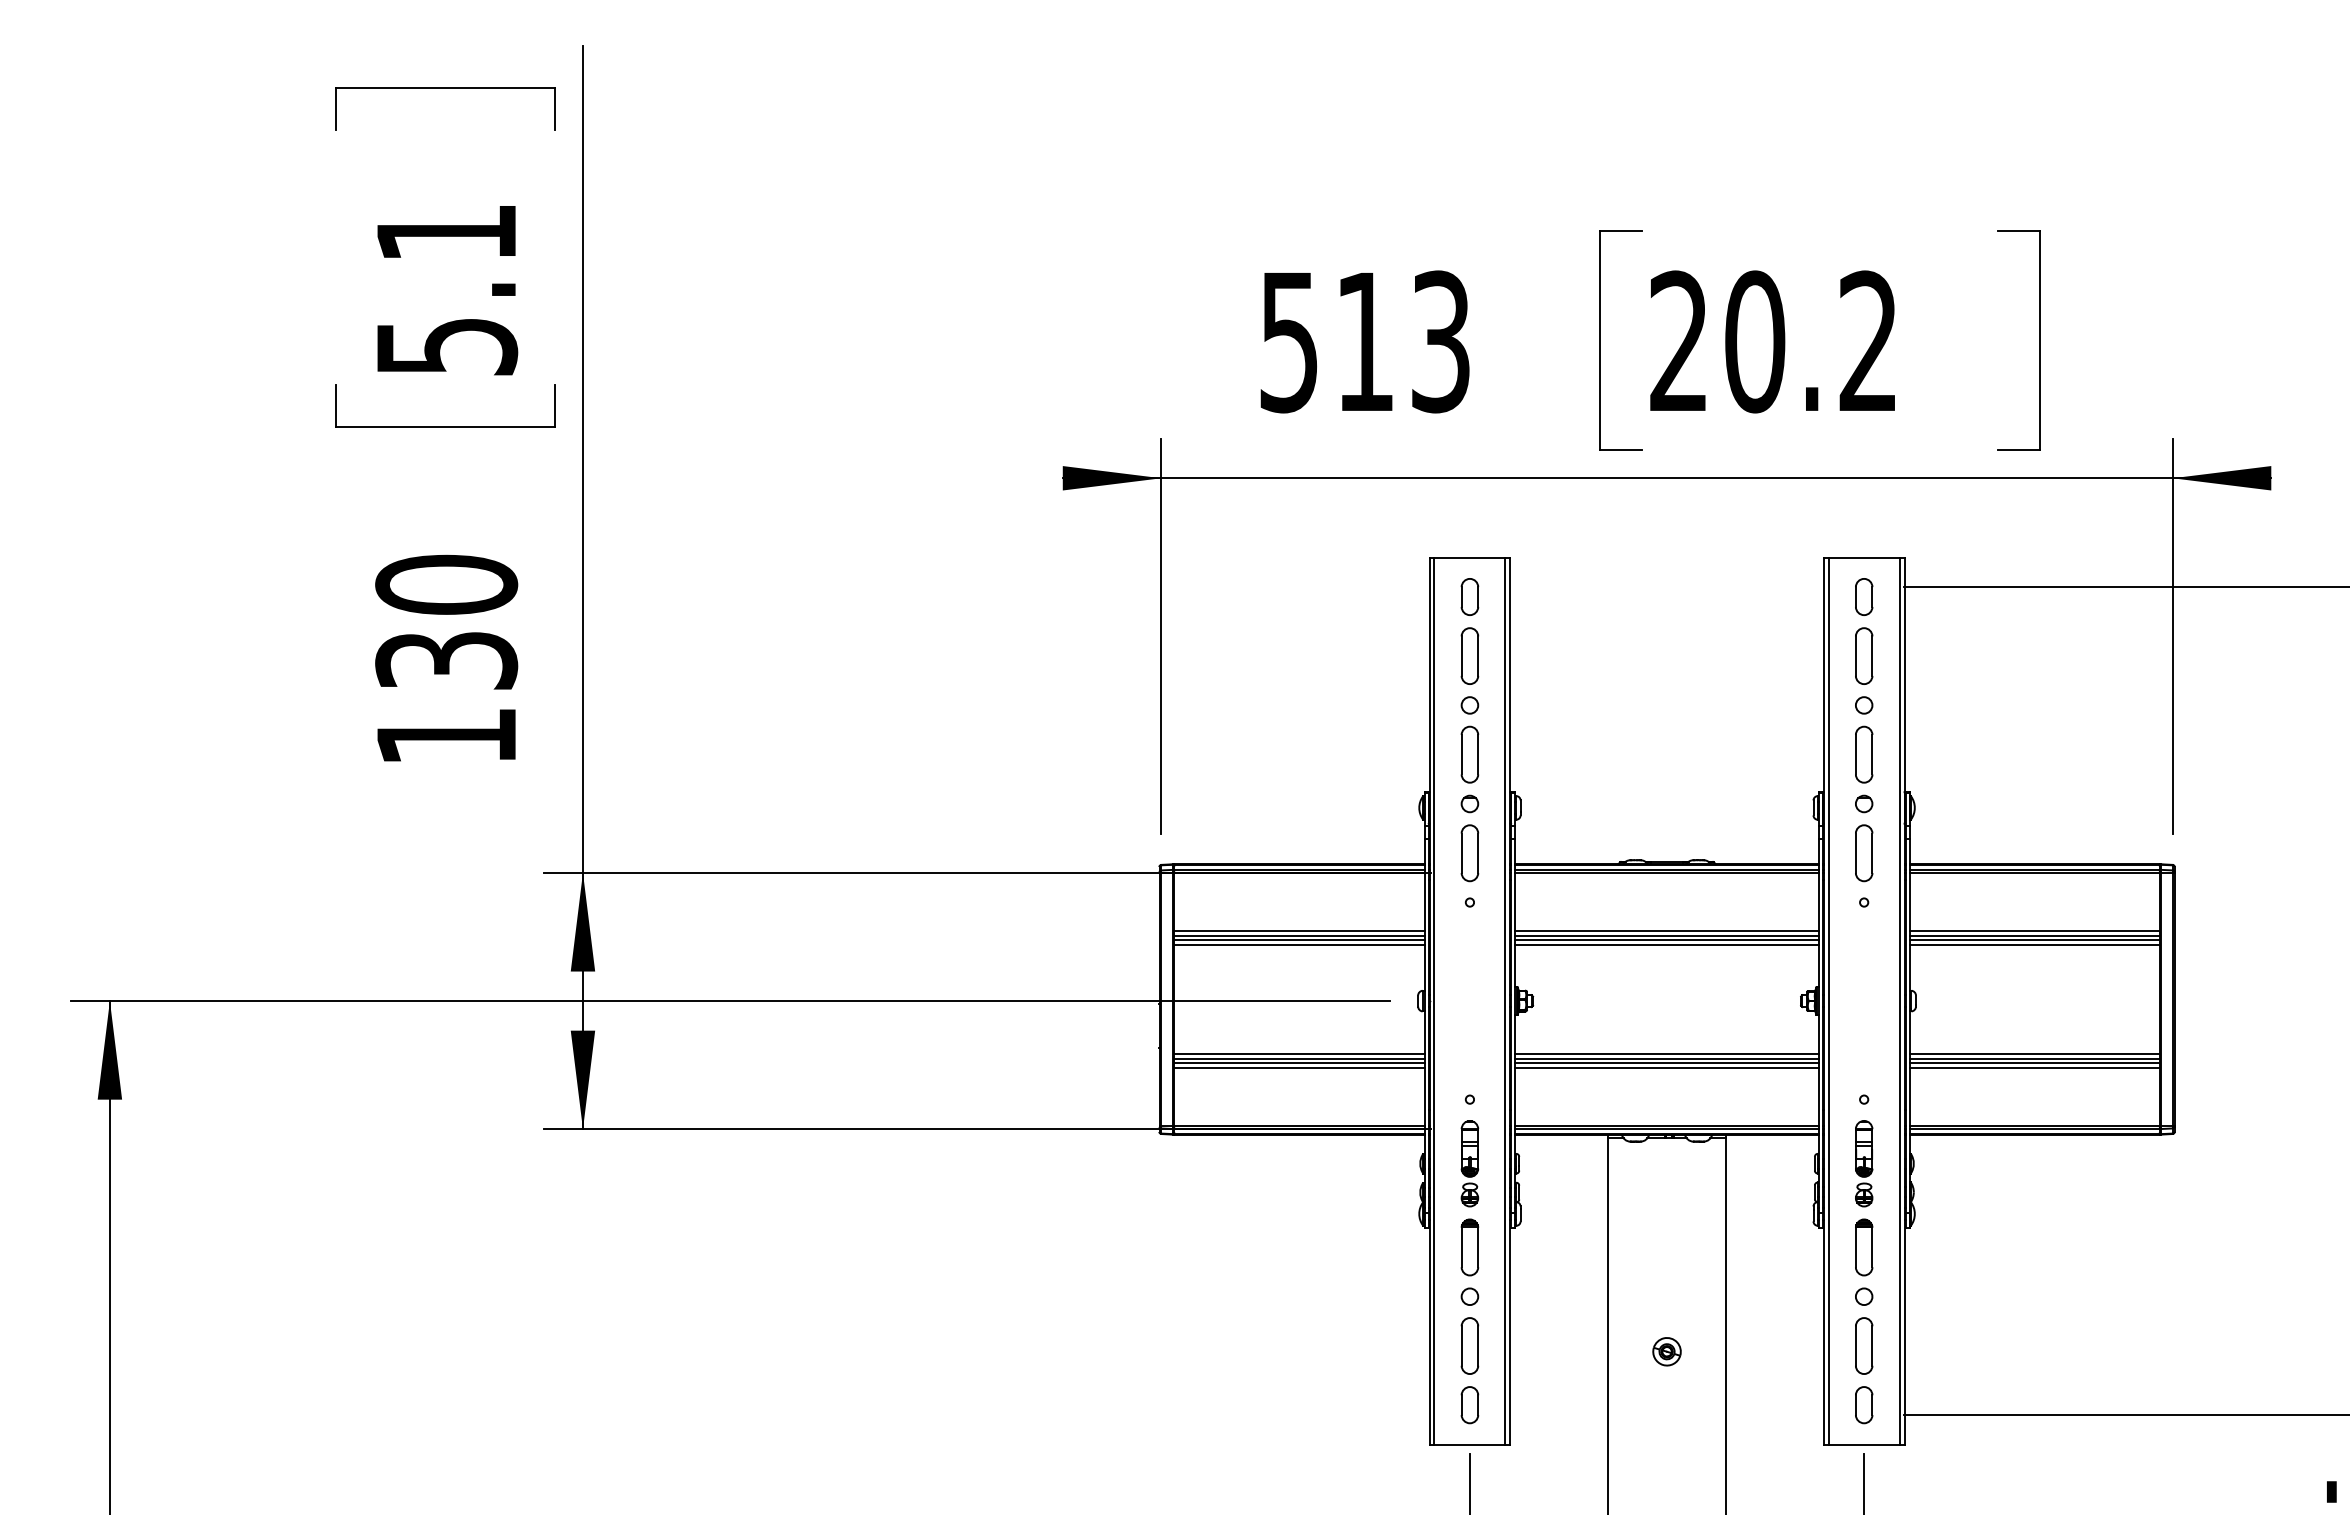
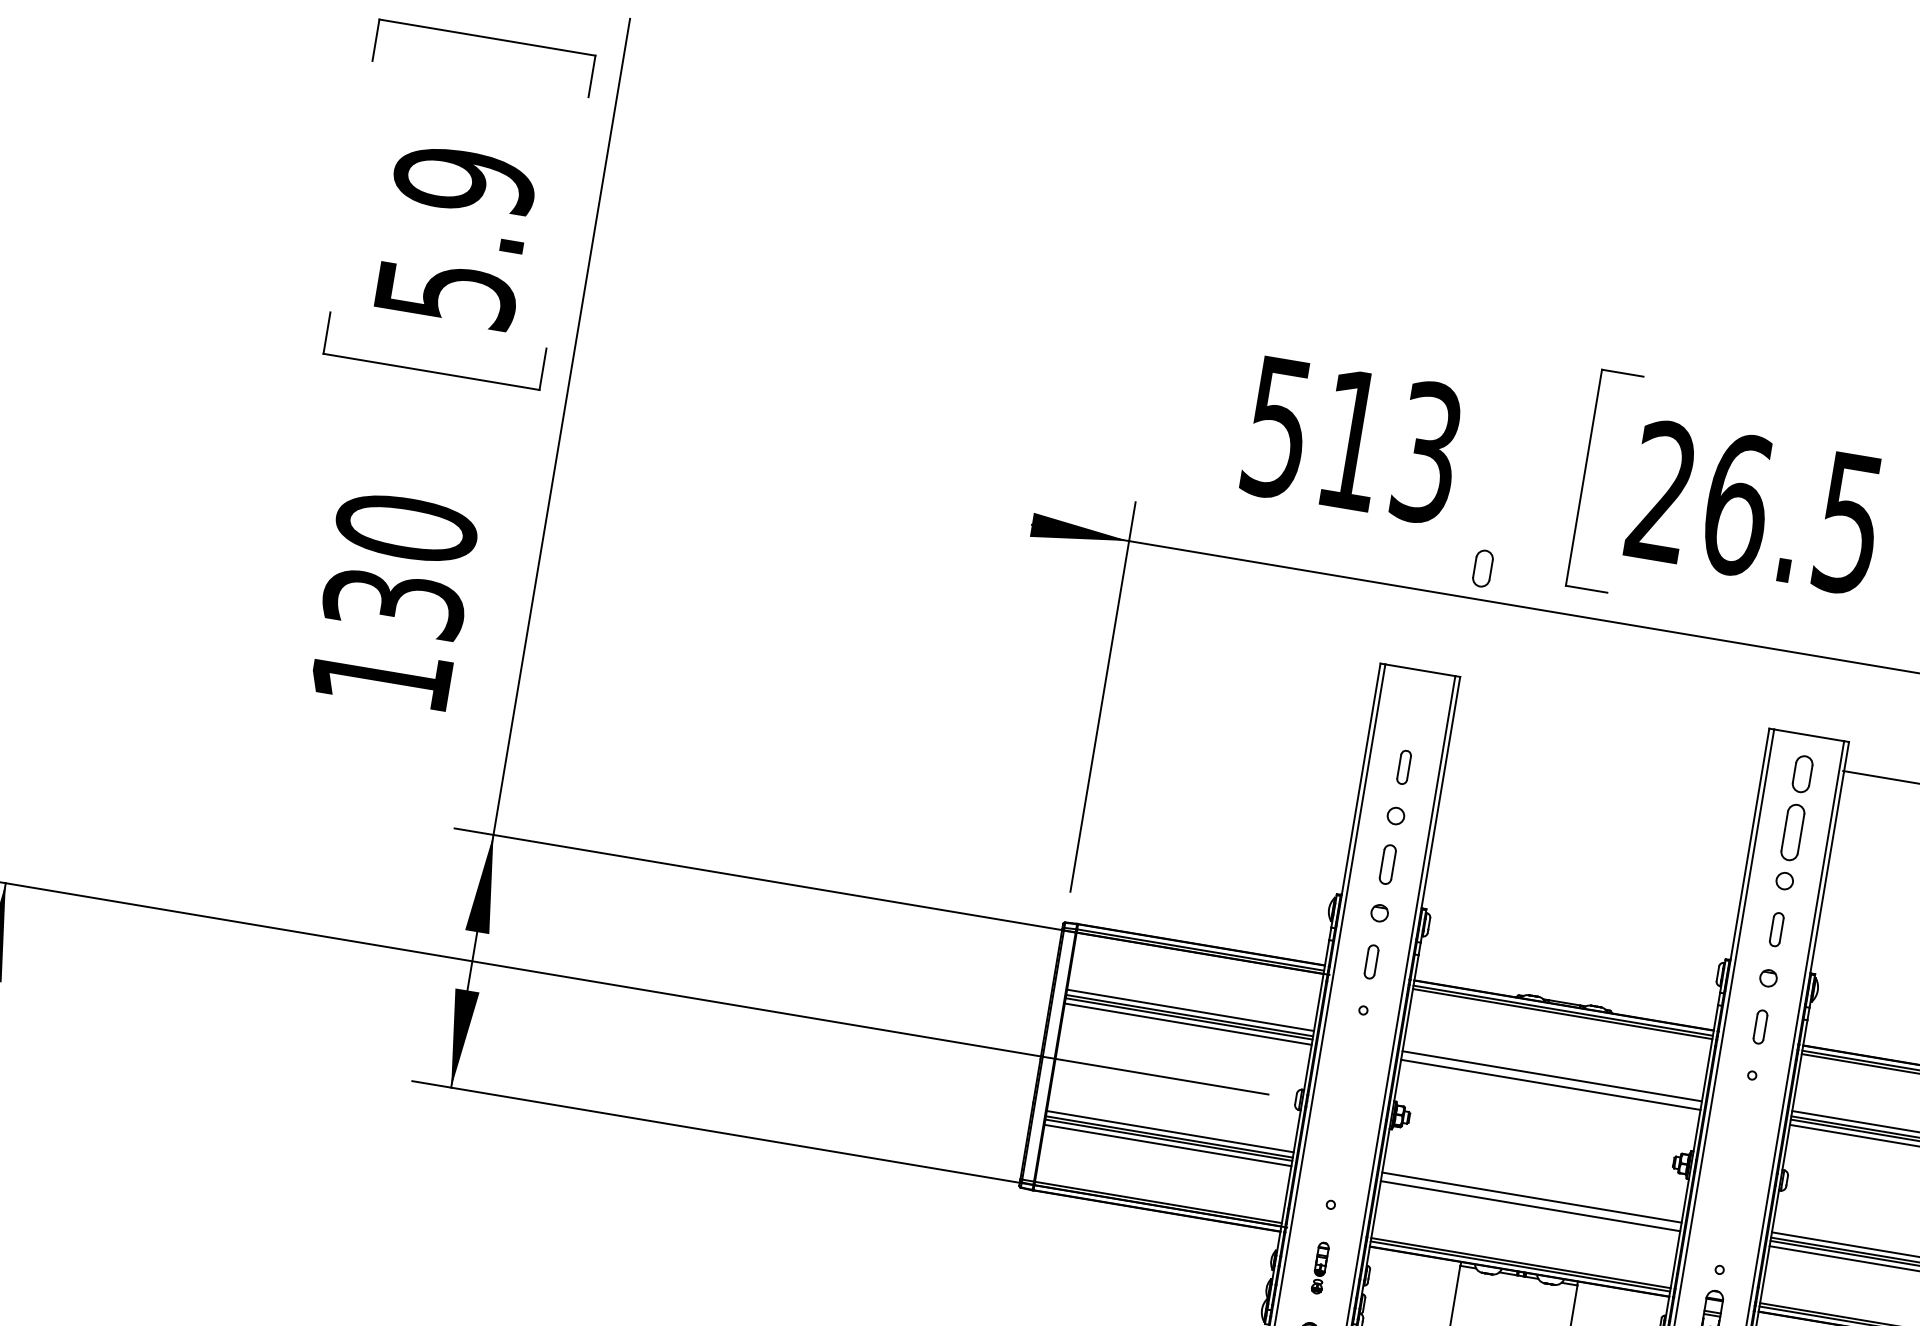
text: (446, 233) -> (464, 181), 5.1 -> 5.9
text: (1810, 341) -> (1791, 513), 20.2 -> 26.5
part: (1469, 596) -> (1482, 568), moved
part: (1469, 655) -> (1403, 766), size x0.6
part: (1469, 754) -> (1387, 864), size x0.7
part: (1864, 754) -> (1777, 929), size x0.6
part: (1469, 853) -> (1371, 962), size x0.6
part: (1864, 853) -> (1760, 1027), size x0.6
line: (1666, 930) -> (1552, 1070), removed
line: (1666, 939) -> (1551, 1079), removed
line: (1666, 1053) -> (1532, 1191), removed
line: (1666, 1062) -> (1530, 1200), removed
part: (1469, 1163) -> (1319, 1267), size x0.6

